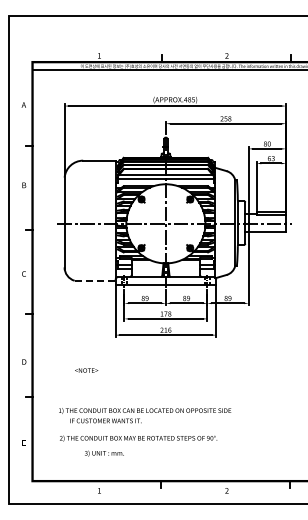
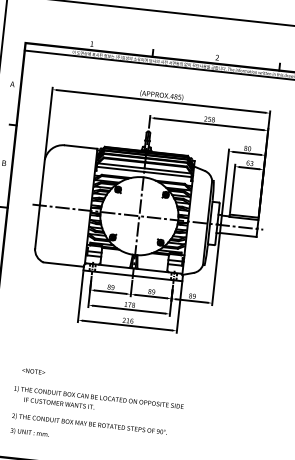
line: (95, 280) -> (64, 264), dashed -> solid
text: (86, 370) -> (33, 371), moved
text: (104, 453) -> (29, 432), moved

